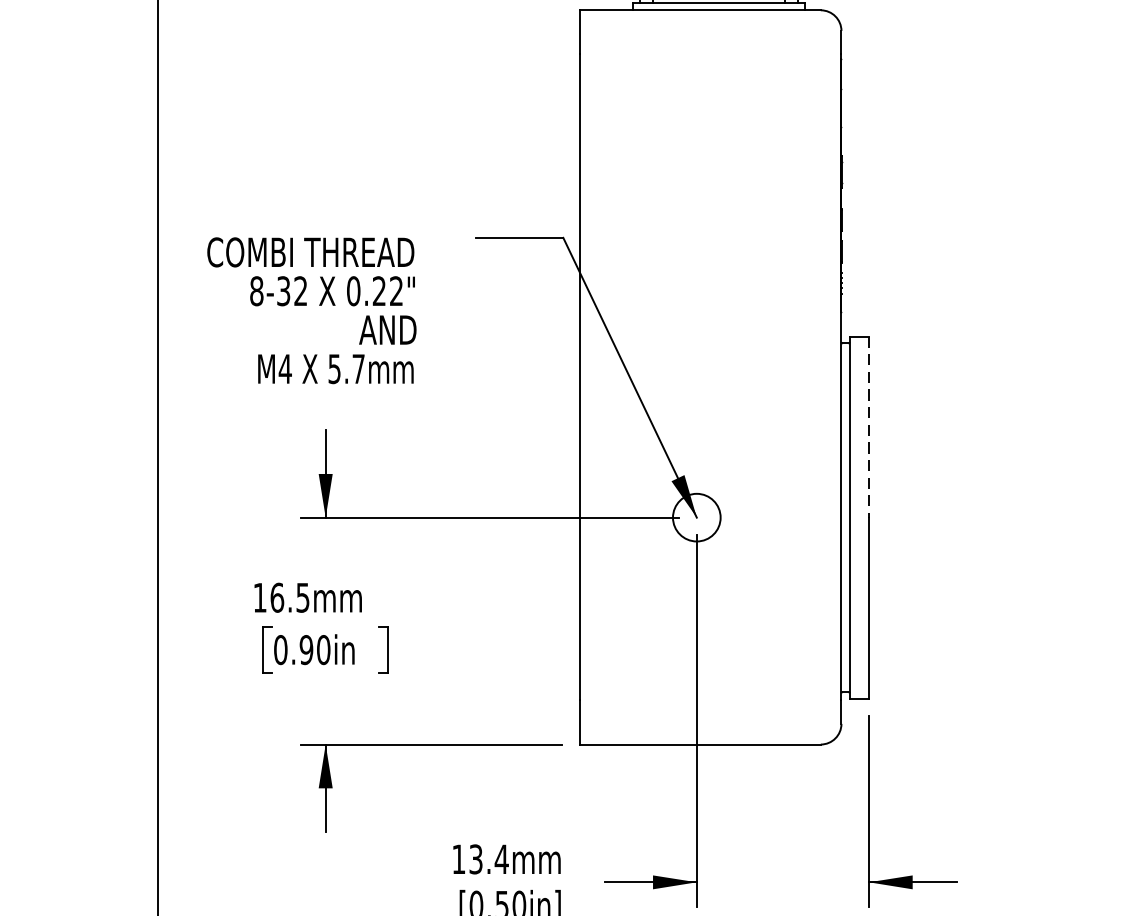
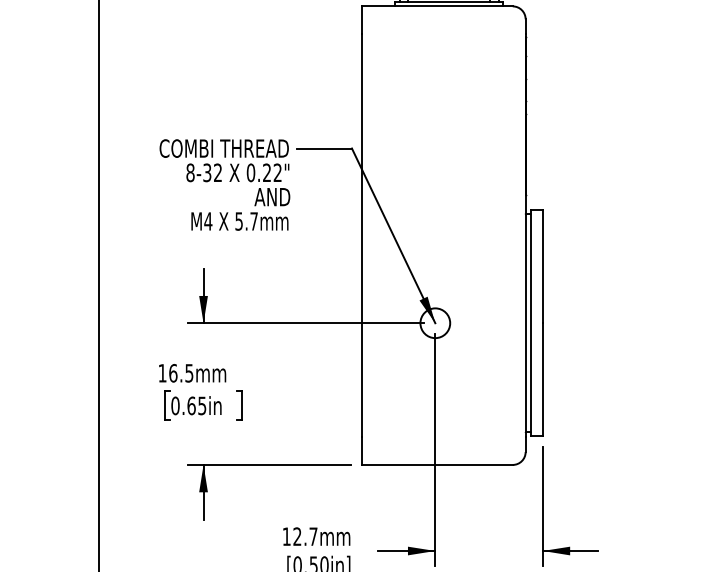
text: (311, 309) -> (224, 184), moved
line: (868, 426) -> (542, 266), dashed -> solid
text: (314, 649) -> (196, 405), 0.90in -> 0.65in
text: (488, 859) -> (305, 536), 13.4mm -> 12.7mm

